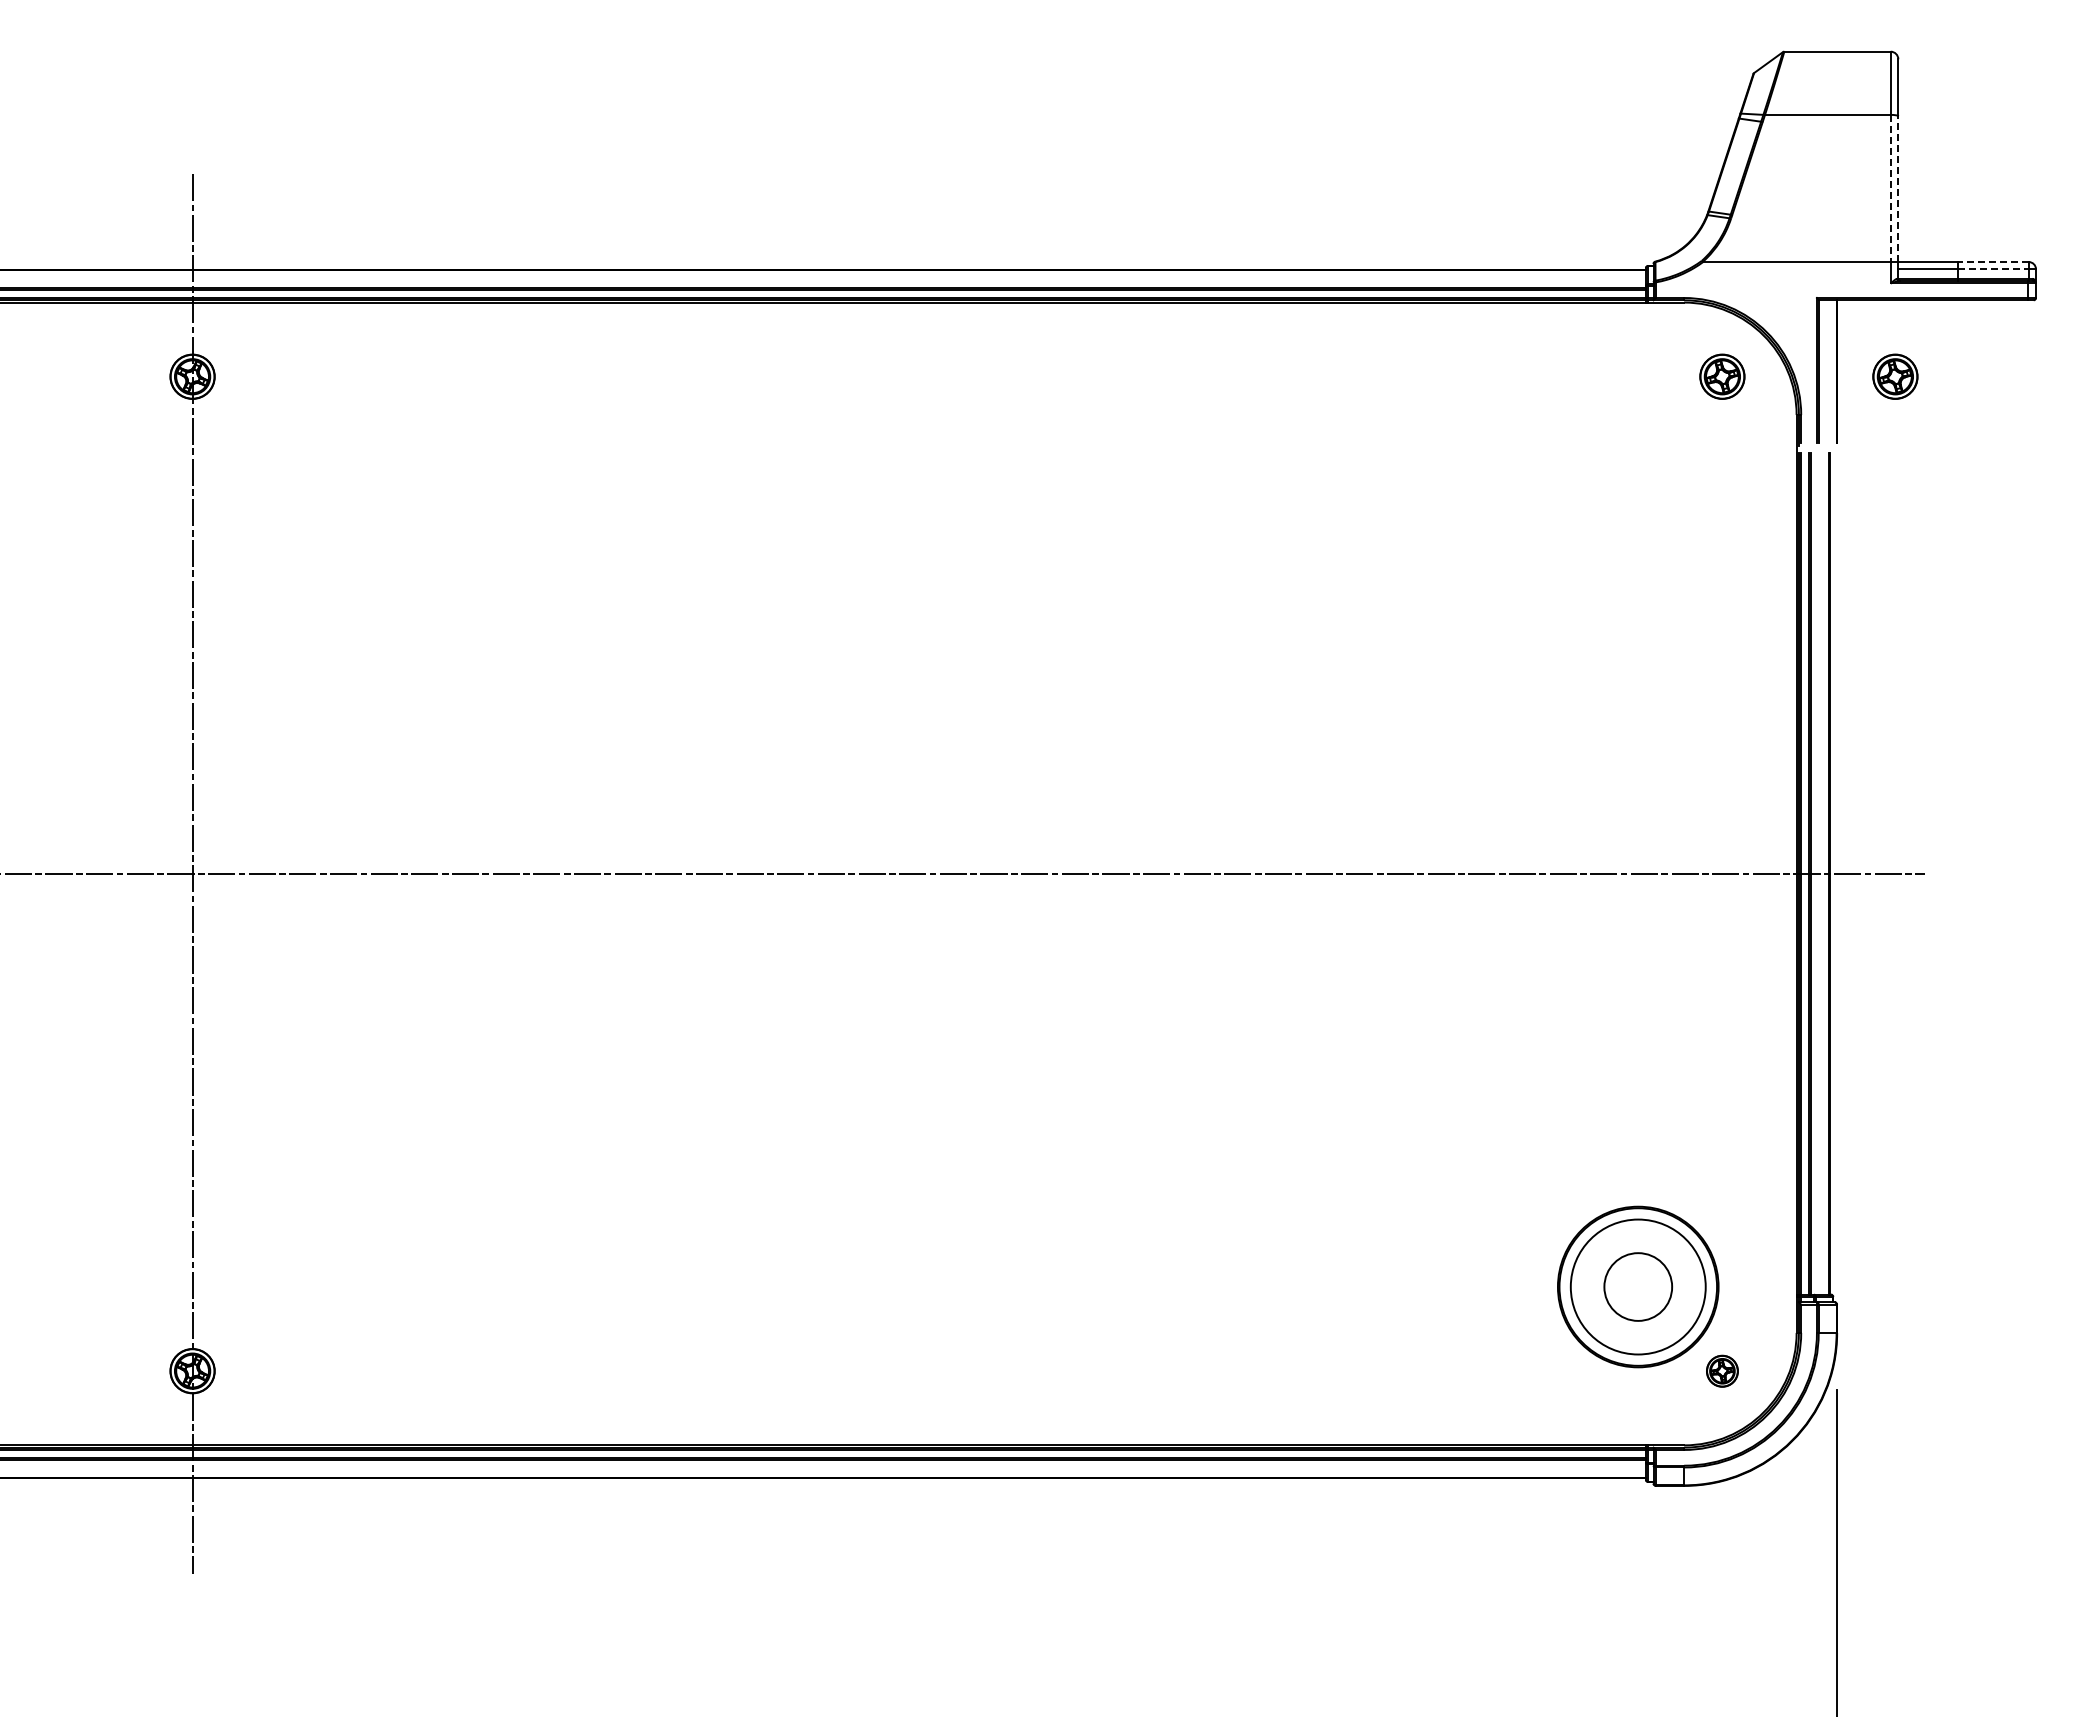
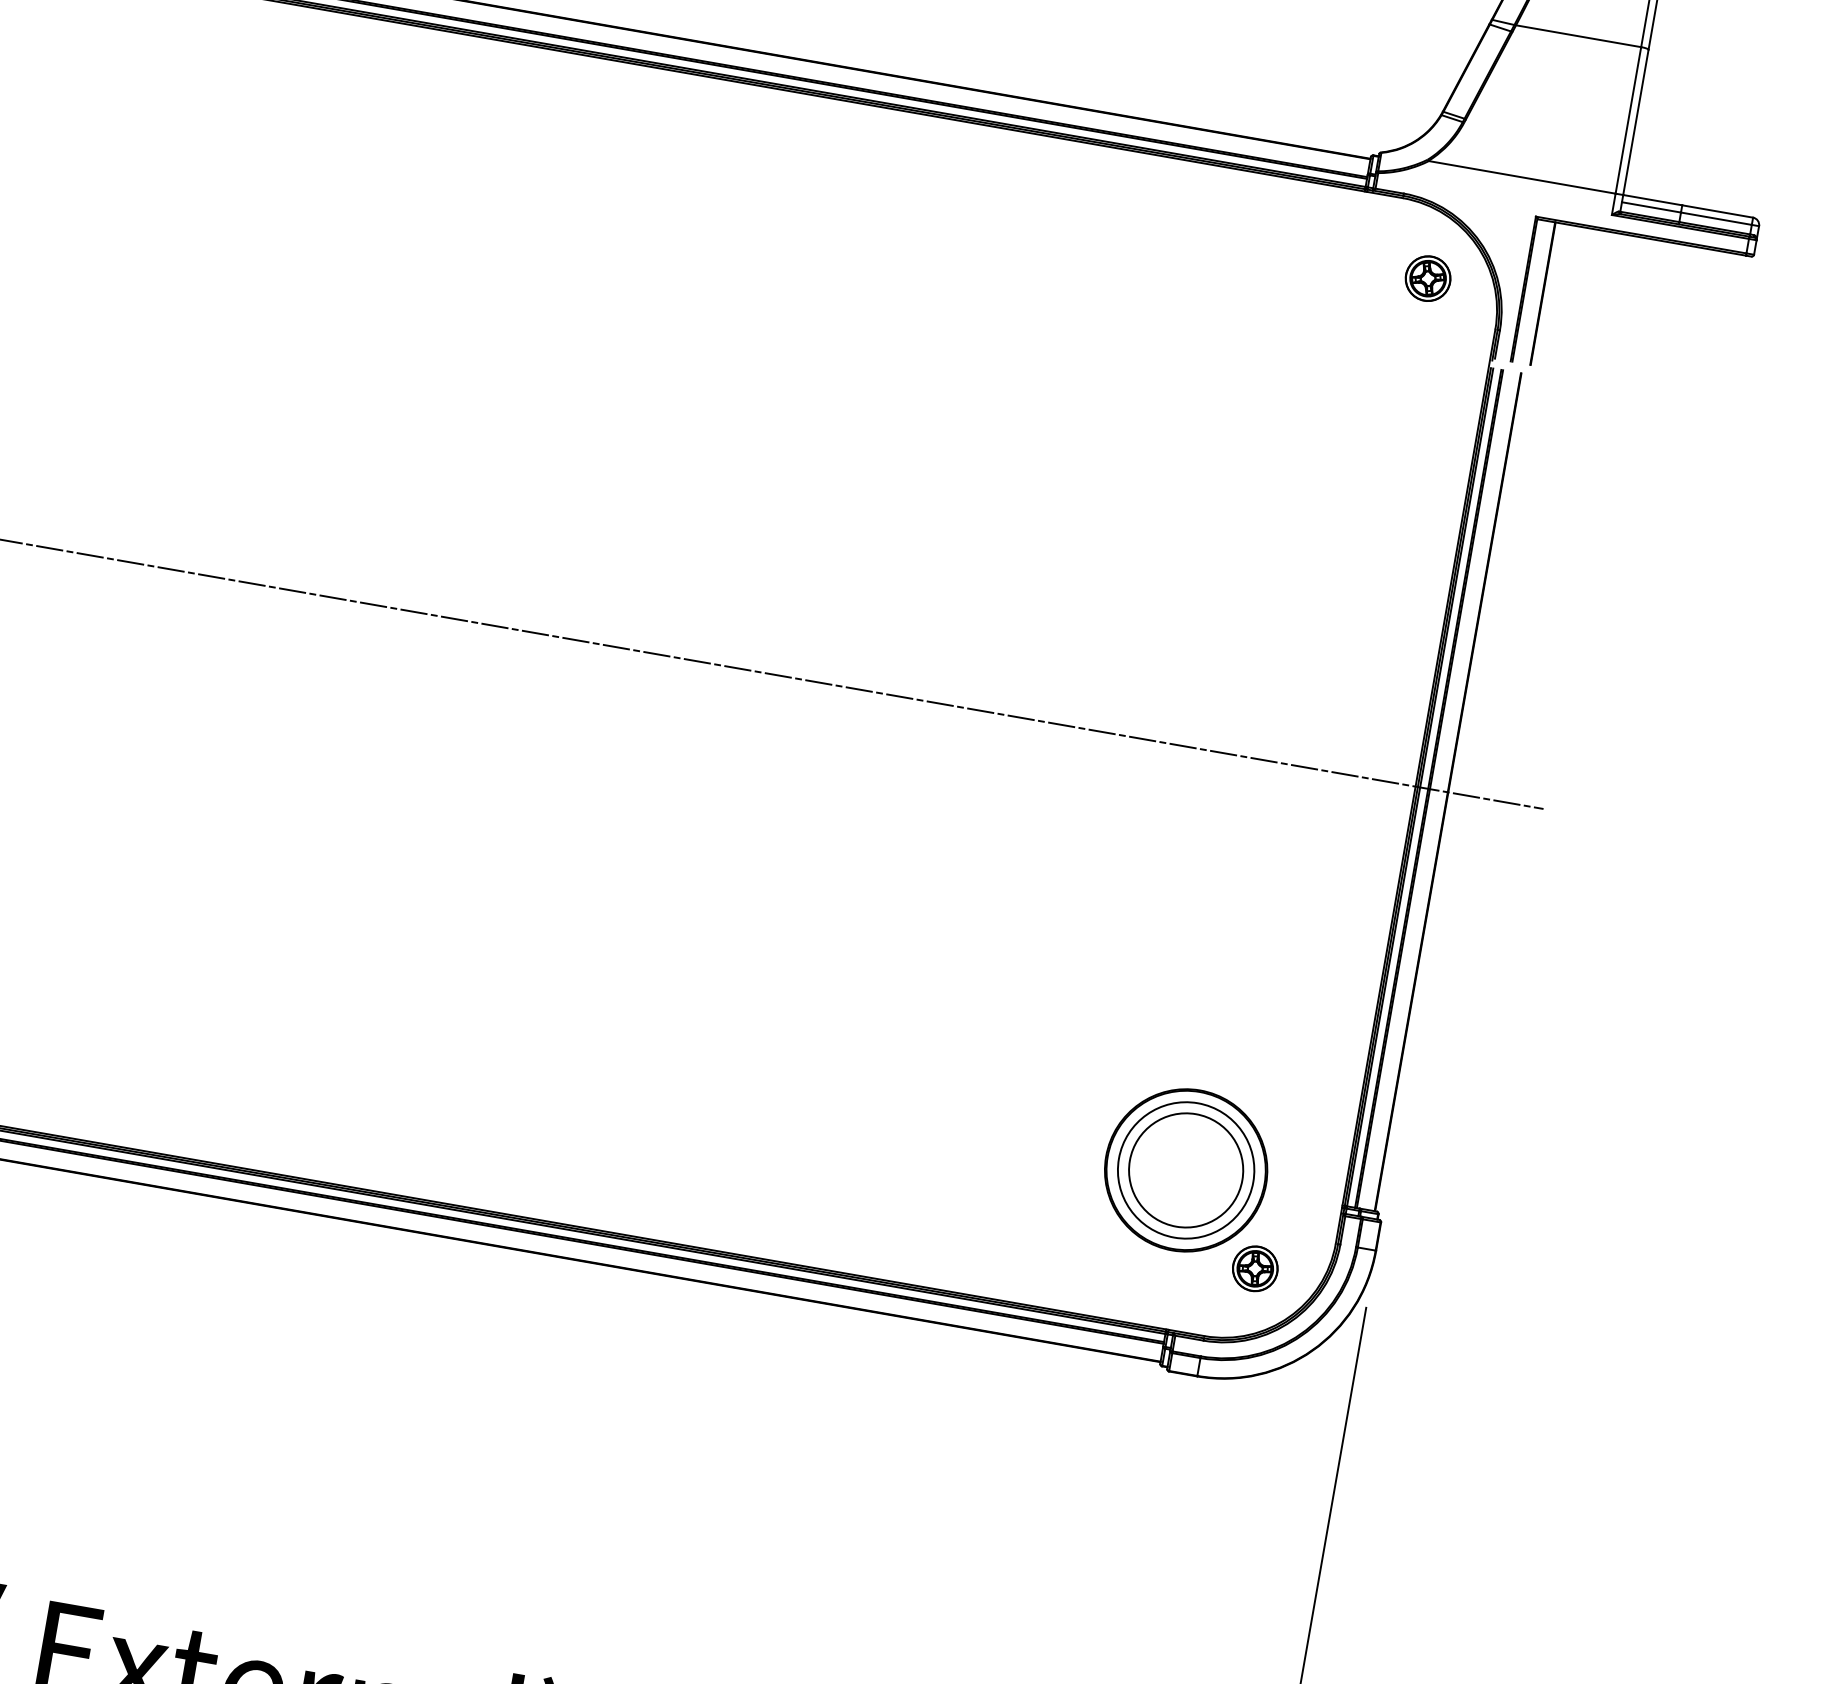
line: (1890, 188) -> (1628, 120), dashed -> solid
line: (1898, 189) -> (1636, 122), dashed -> solid
line: (1993, 262) -> (1717, 211), dashed -> solid
line: (1993, 269) -> (1716, 218), dashed -> solid
part: (1895, 376) -> (1600, 308), removed
circle: (1637, 1286) -> (1185, 1169), size x1.67
part: (1722, 1371) -> (1255, 1269), size x1.43

